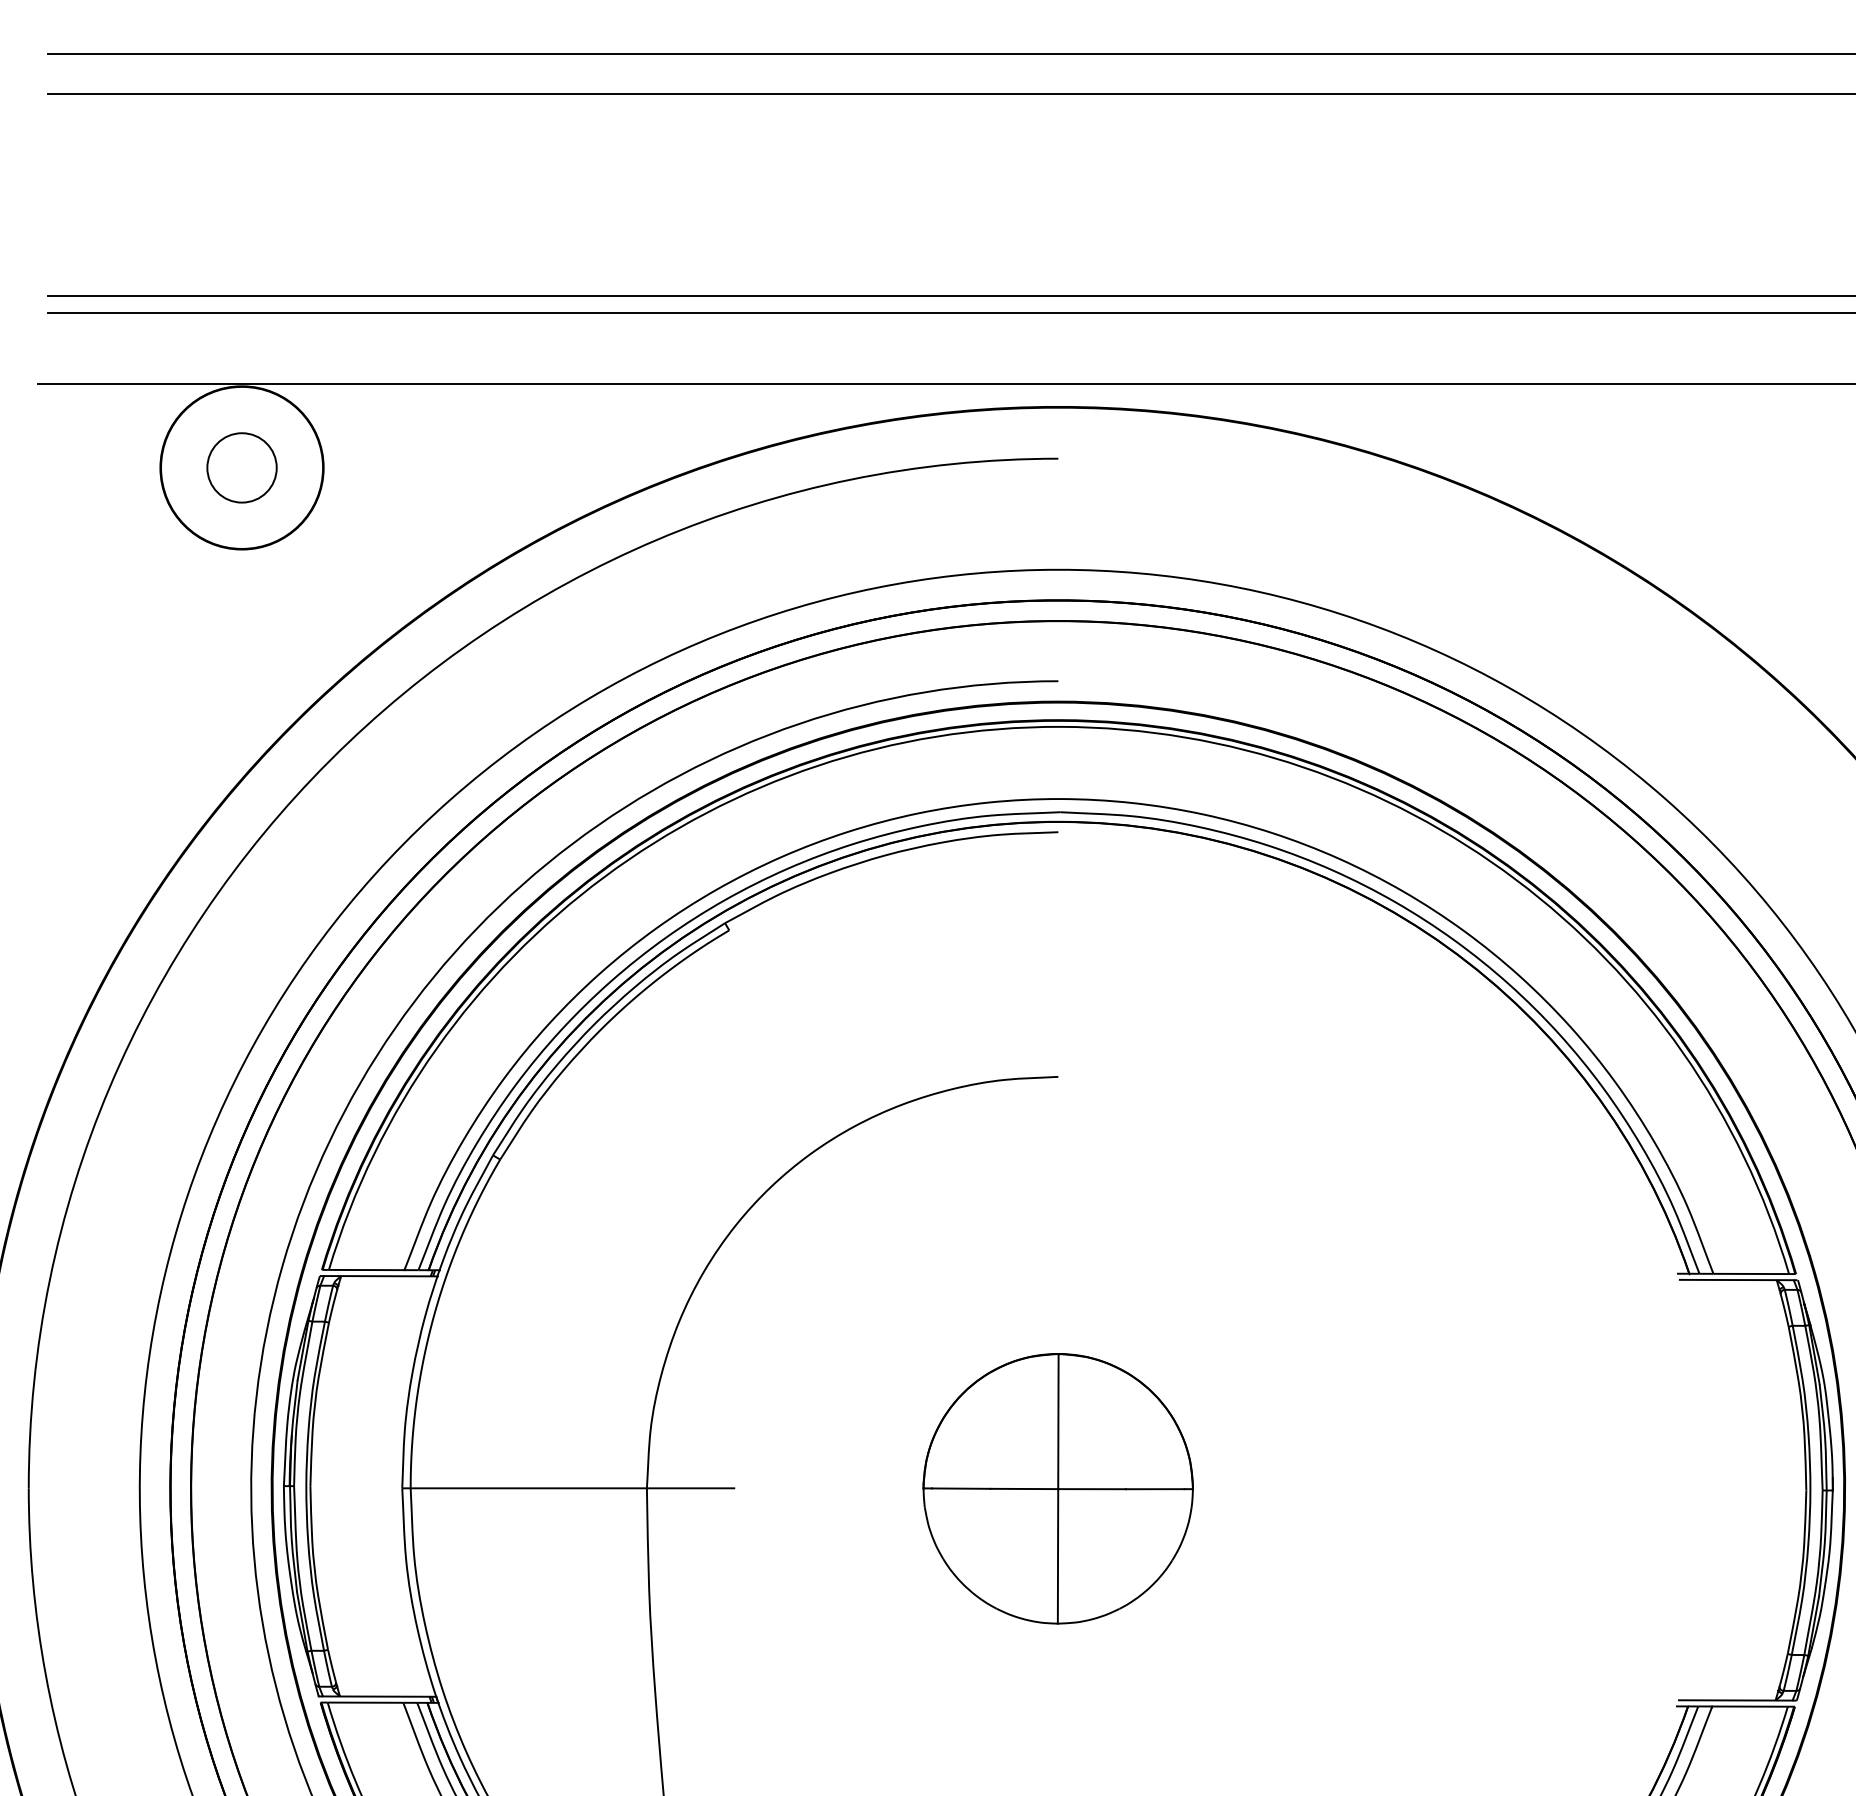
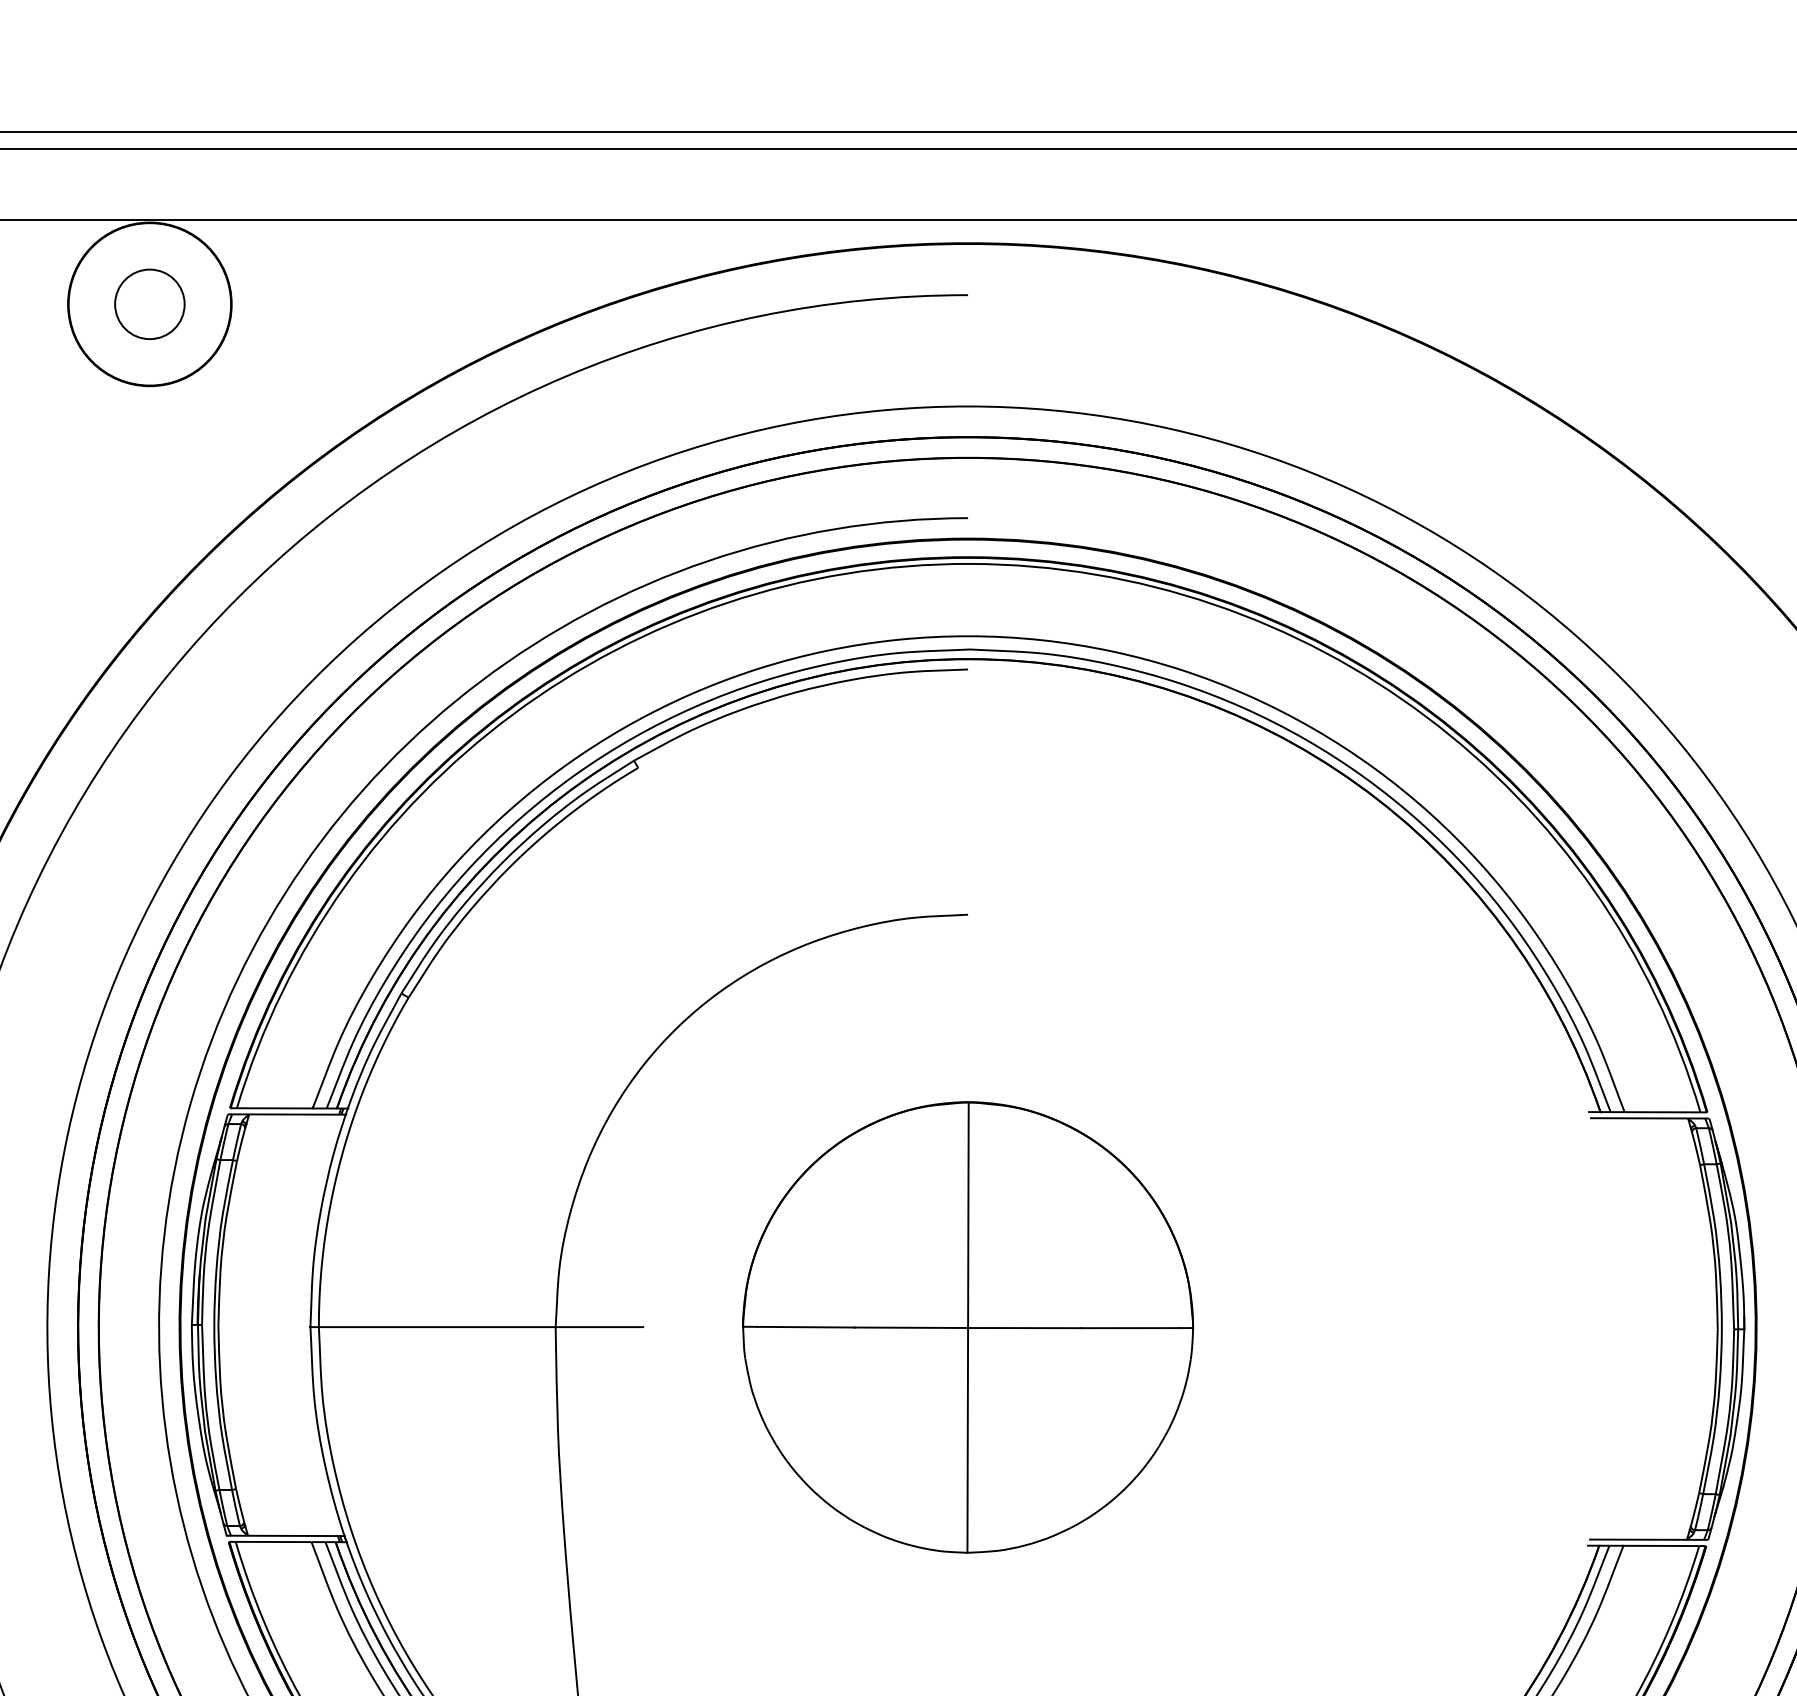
part: (1057, 1488) -> (967, 1327), size x1.67

